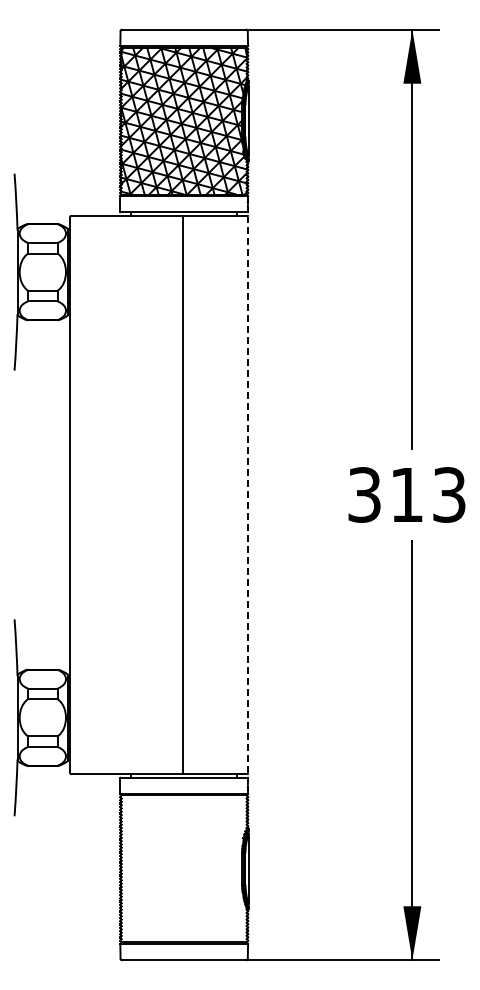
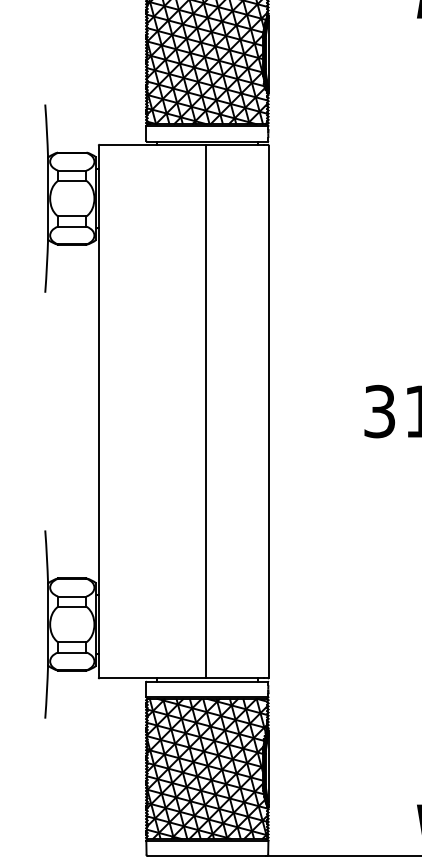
line: (248, 494) -> (268, 411), dashed -> solid
hatch: (183, 868) -> (206, 768), added

